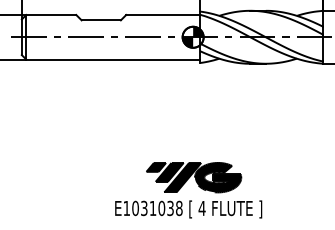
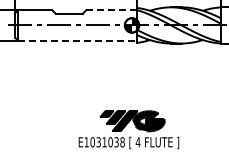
line: (163, 15) -> (111, 10), solid -> dashed
line: (113, 59) -> (77, 40), solid -> dashed

